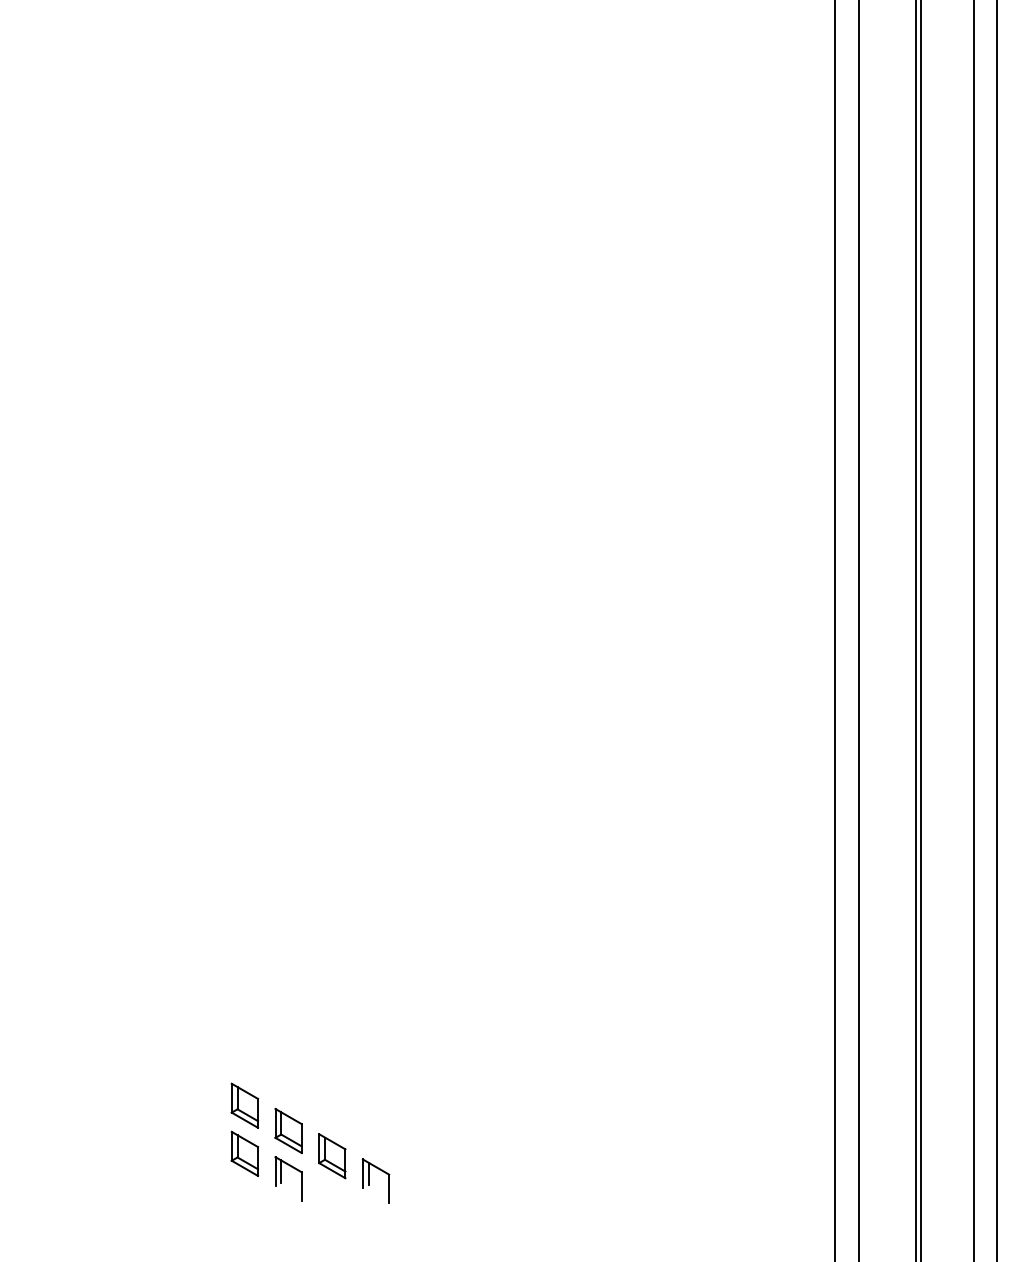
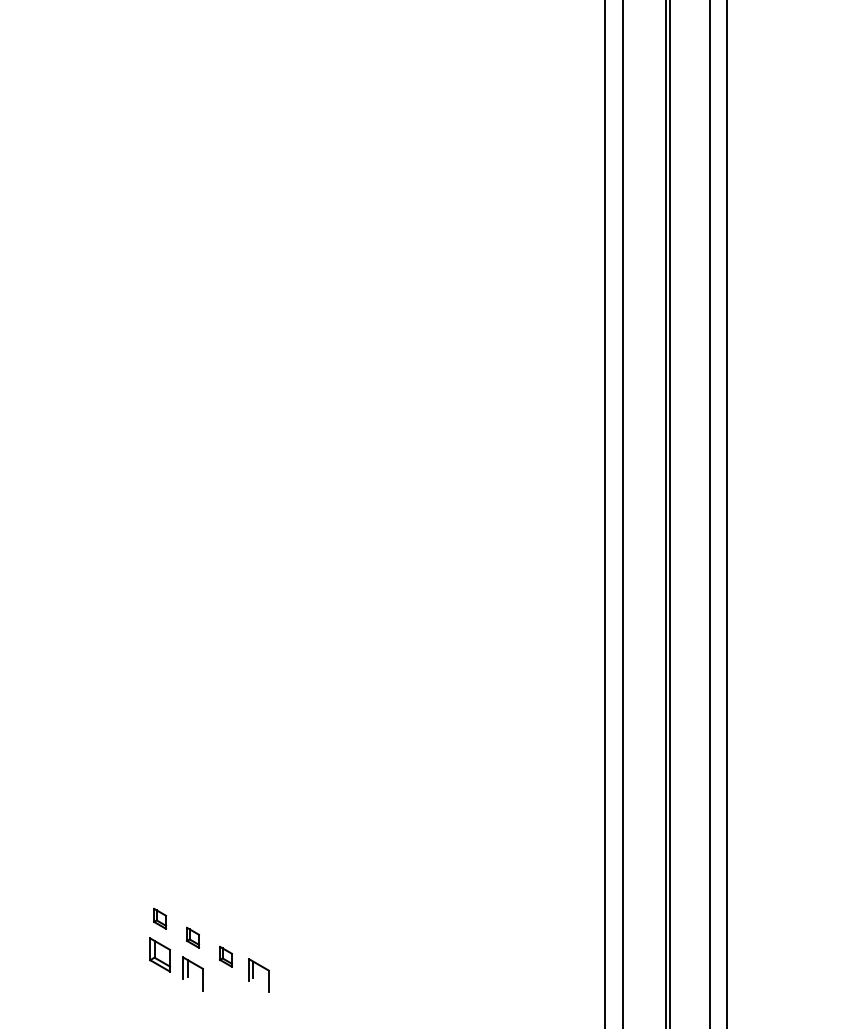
part: (244, 1105) -> (159, 918), size x0.6
part: (287, 1130) -> (192, 937), size x0.6
part: (331, 1155) -> (225, 956), size x0.6

